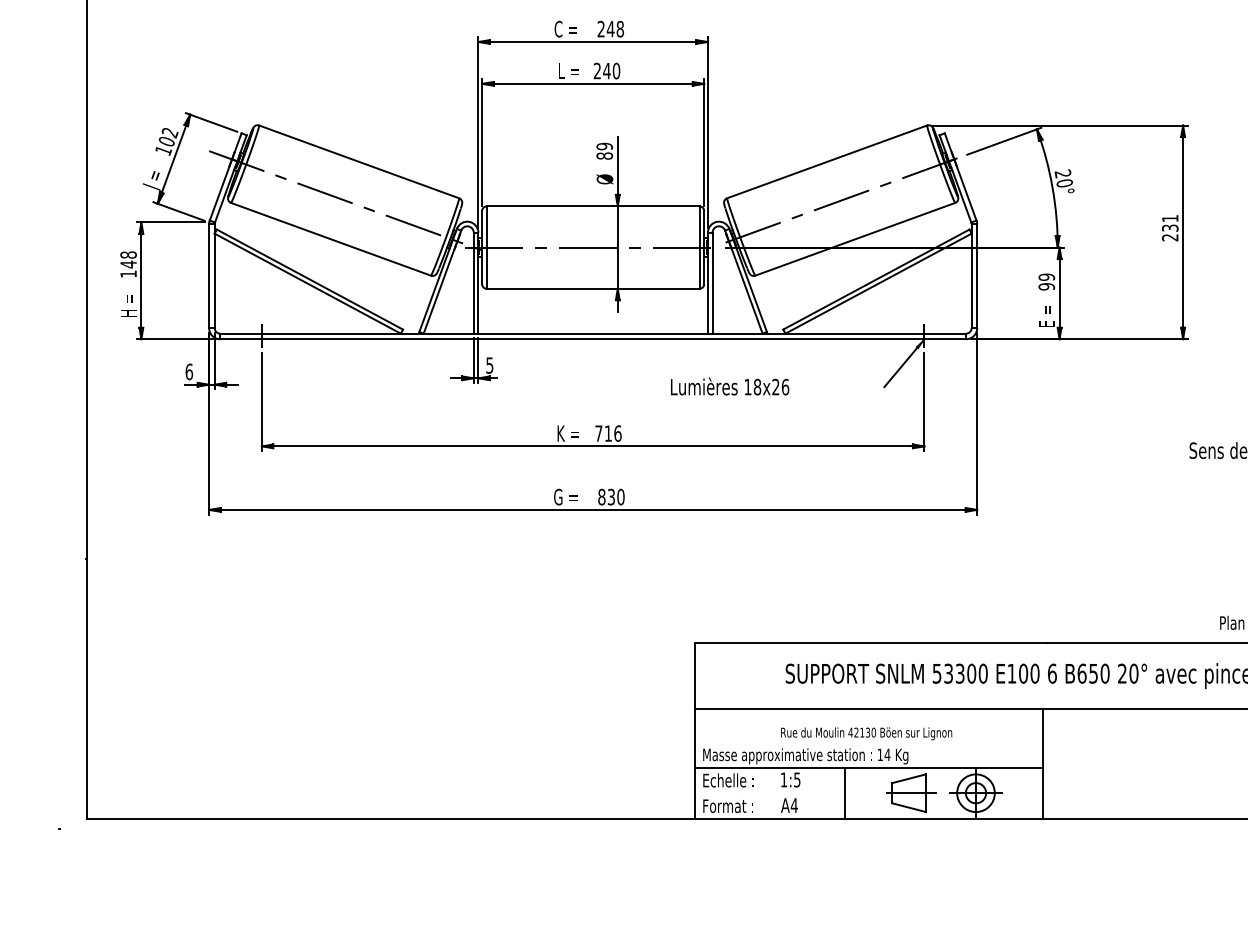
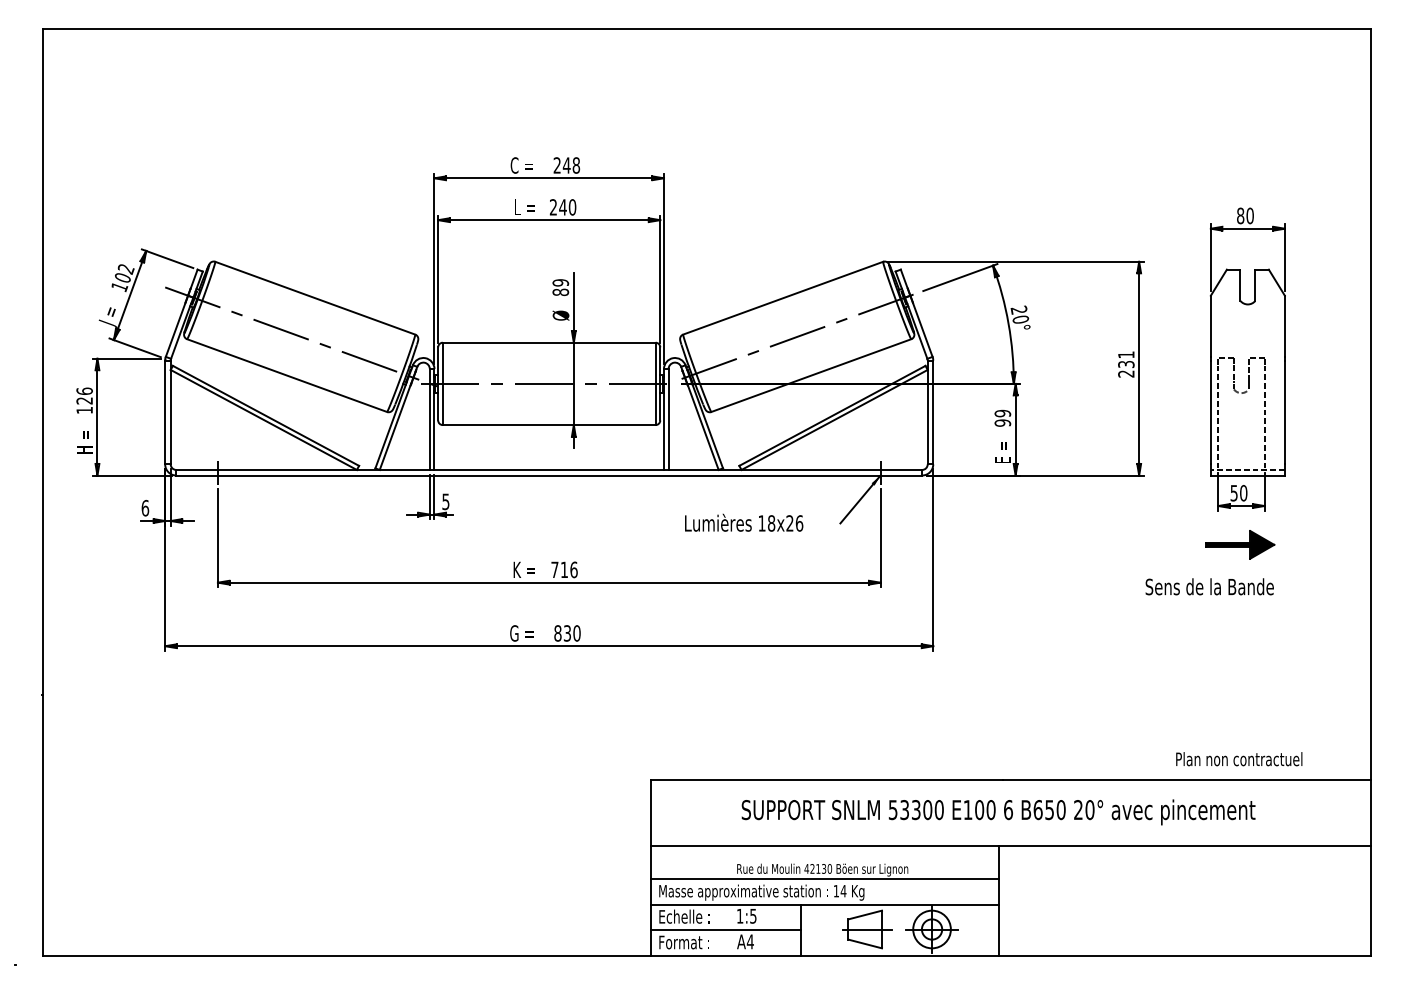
text: (128, 259) -> (84, 395), 148 -> 126
text: (730, 386) -> (744, 522), moved
line: (868, 743) -> (824, 879), added
line: (769, 794) -> (725, 930), added

